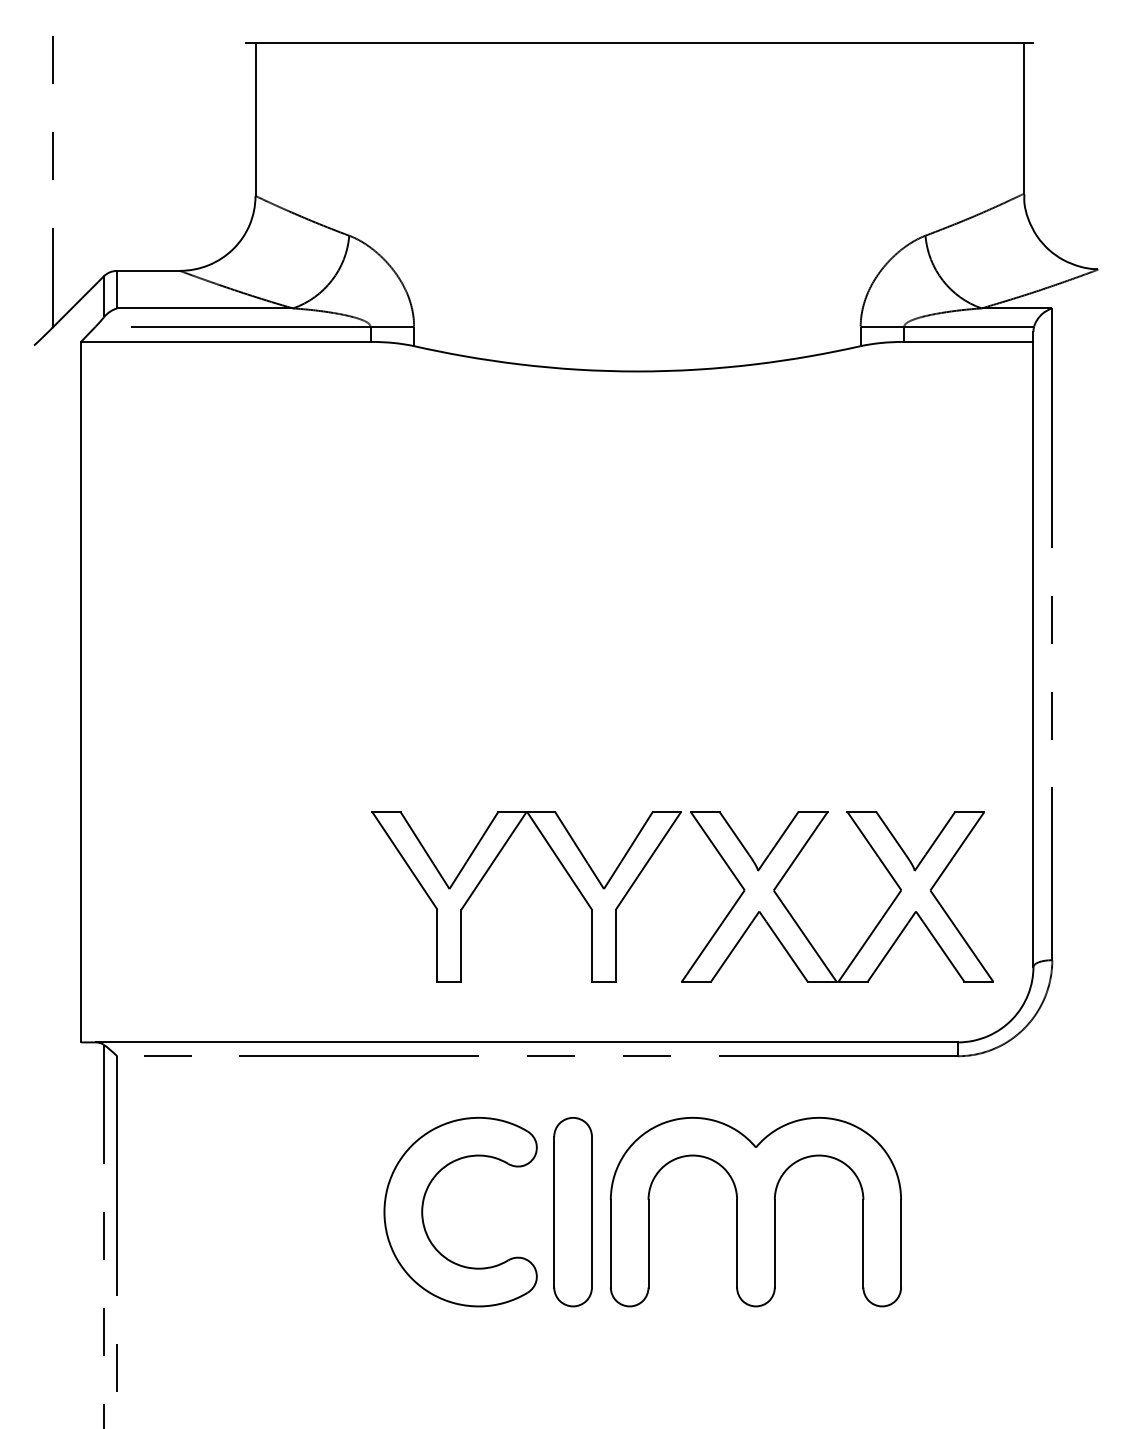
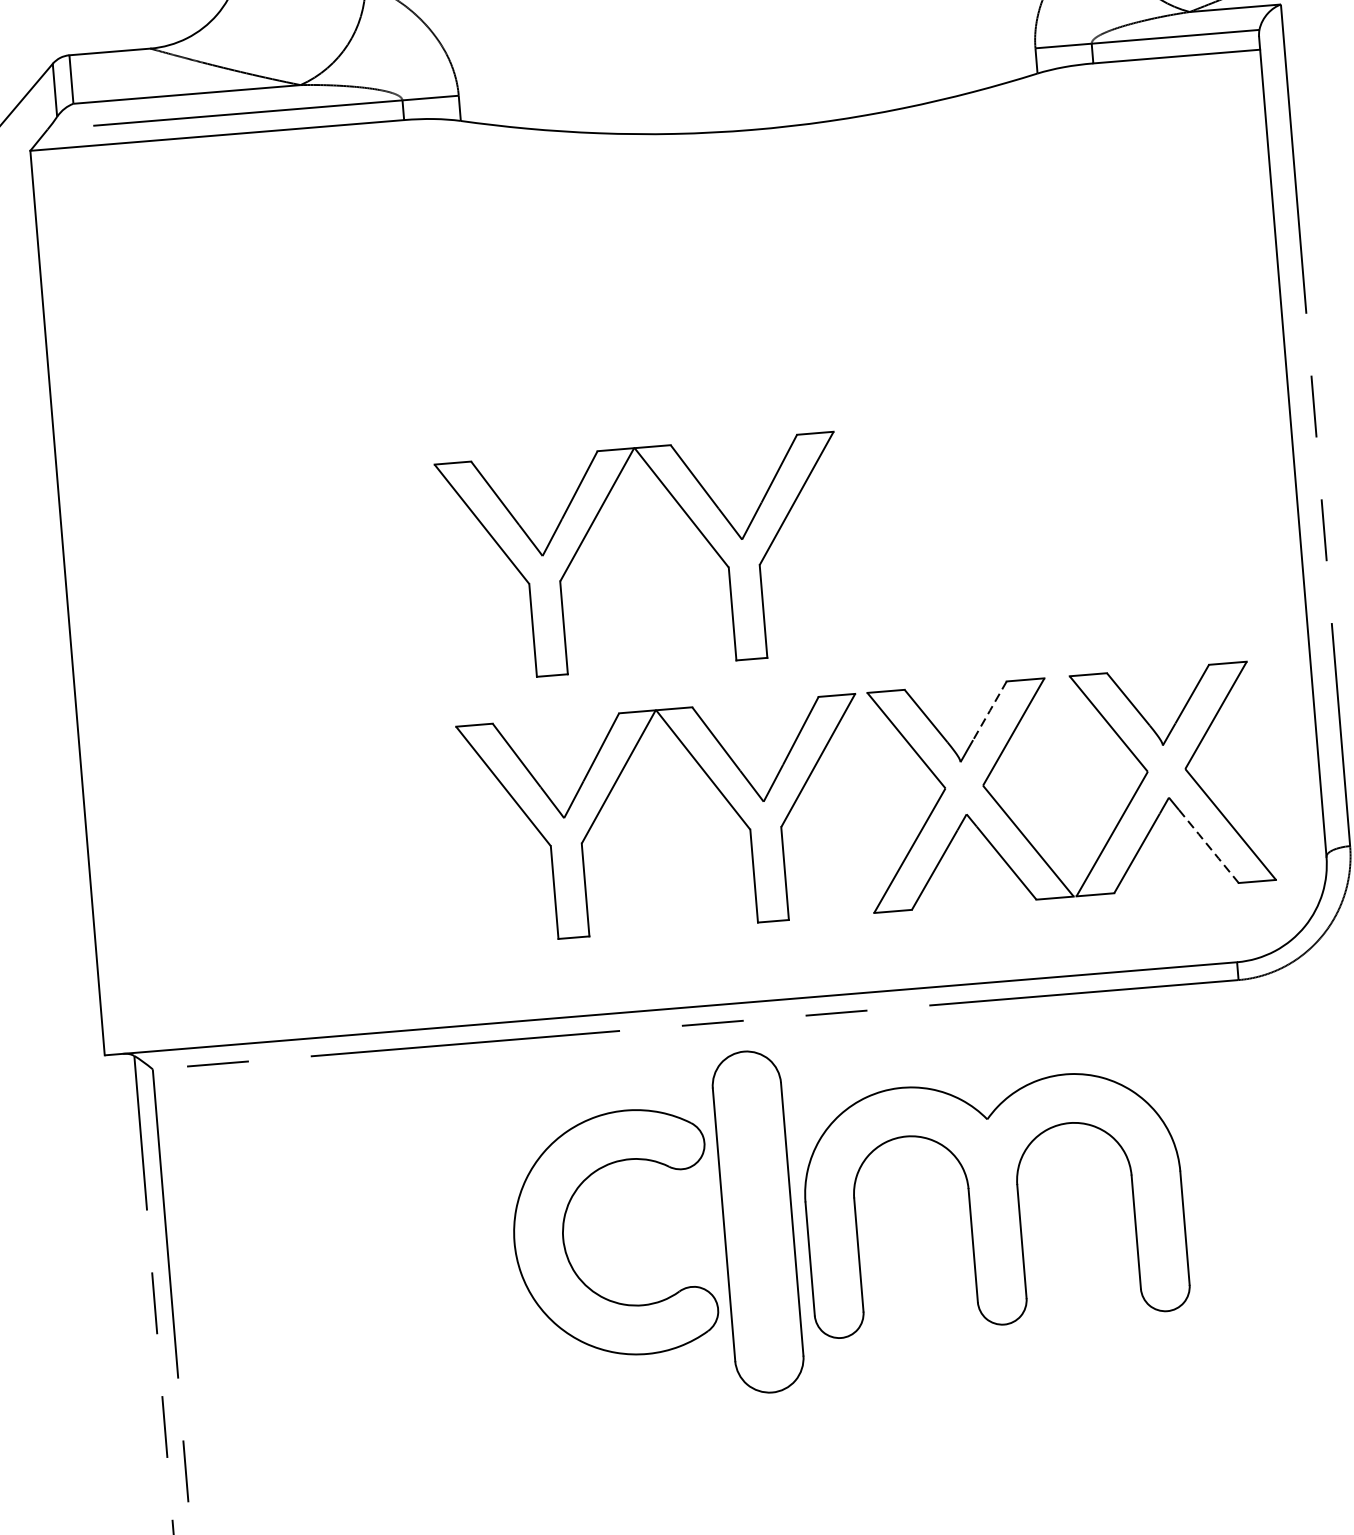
part: (487, 669) -> (589, 530), added
line: (783, 833) -> (989, 711), solid -> dashed
line: (943, 951) -> (1208, 846), solid -> dashed
part: (572, 1212) -> (757, 1222), size x1.4

